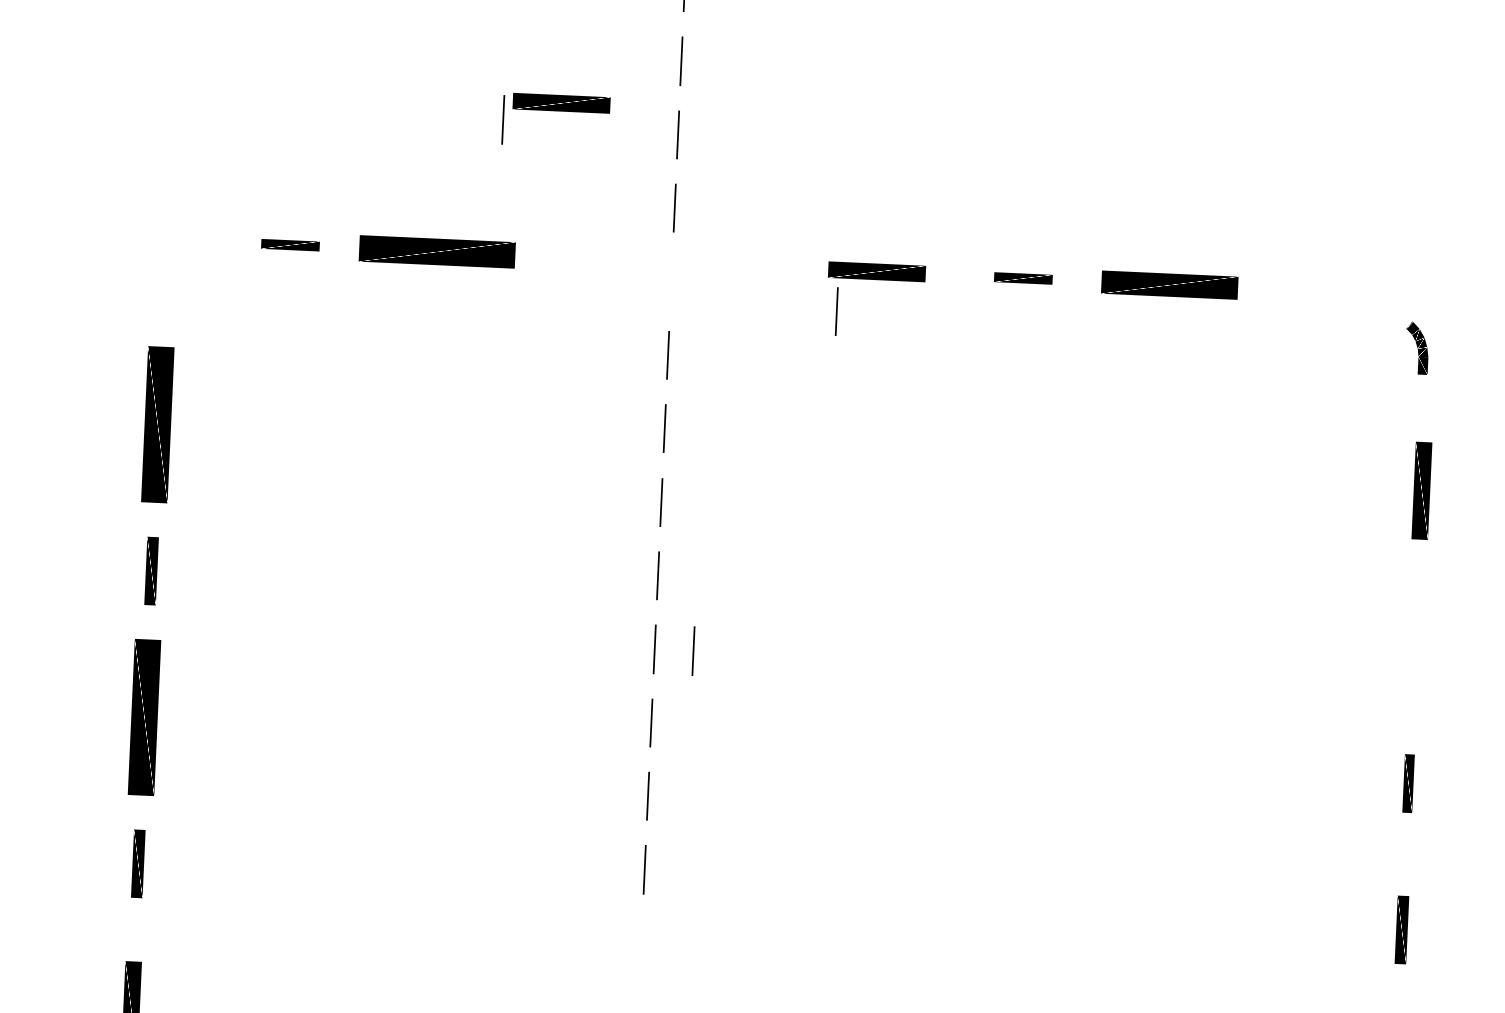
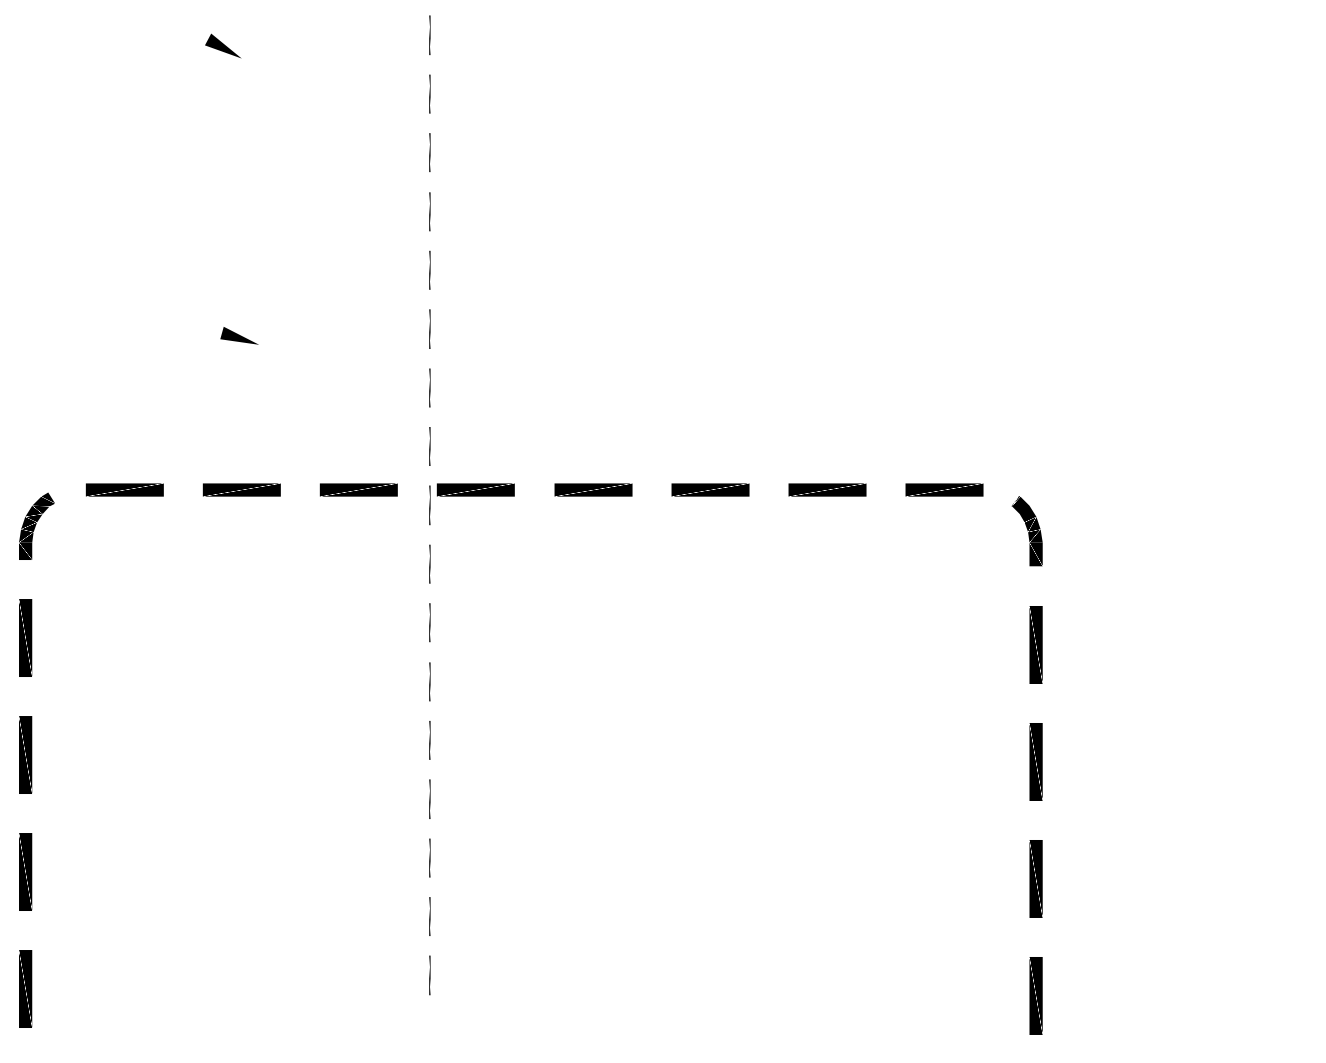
fill: (442, 58) -> (239, 335), added
part: (555, 111) -> (471, 496), moved
part: (290, 244) -> (124, 489), size x1.67
part: (436, 251) -> (241, 489), size x0.62
part: (583, 257) -> (358, 489), added
part: (1023, 277) -> (710, 489), size x1.67
part: (178, 284) -> (36, 525), added
part: (1169, 284) -> (827, 489), size x0.71
part: (1316, 291) -> (944, 489), added
line: (836, 310) -> (562, 522), removed
part: (1416, 348) -> (1026, 531), size x1.67
part: (157, 424) -> (25, 637), size x0.62
part: (151, 570) -> (25, 754), size x1.43
part: (1414, 636) -> (1035, 761), added
line: (693, 650) -> (460, 798), removed
part: (144, 716) -> (25, 871), size x0.62
part: (1407, 782) -> (1035, 878), size x1.67
part: (138, 863) -> (25, 988), size x1.43
part: (1401, 929) -> (1035, 995), size x1.43

